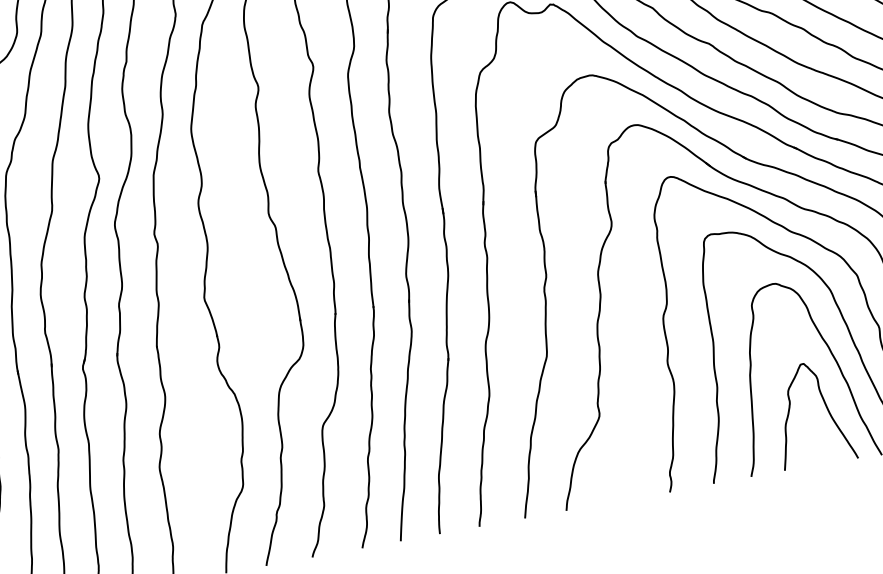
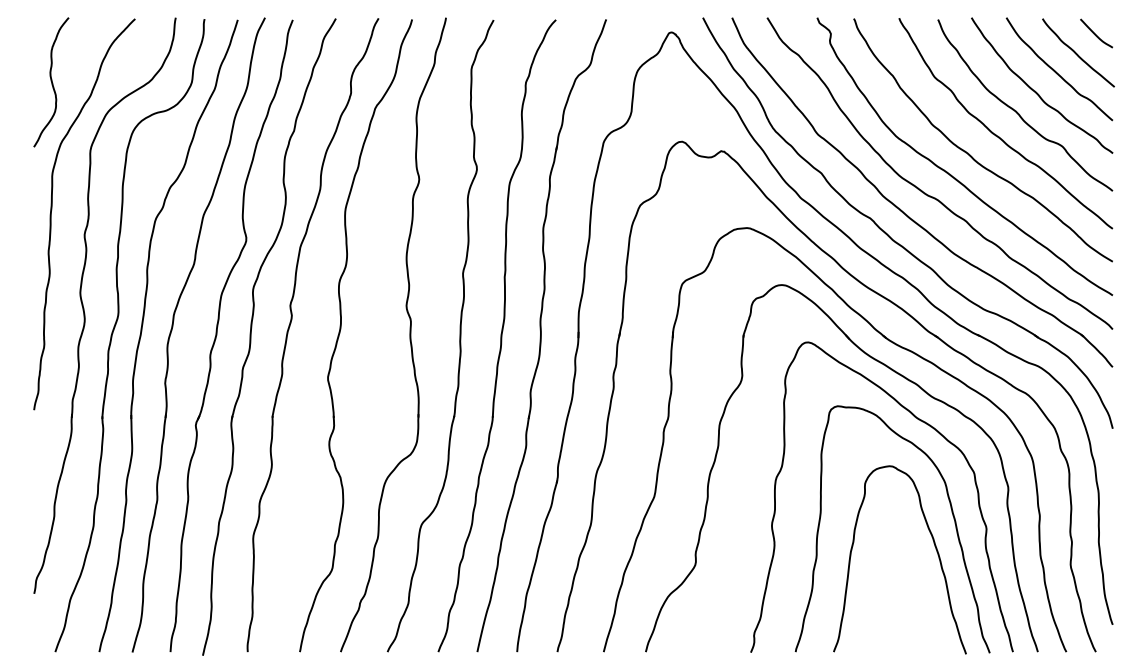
curve: (825, 407) -> (919, 597), removed

